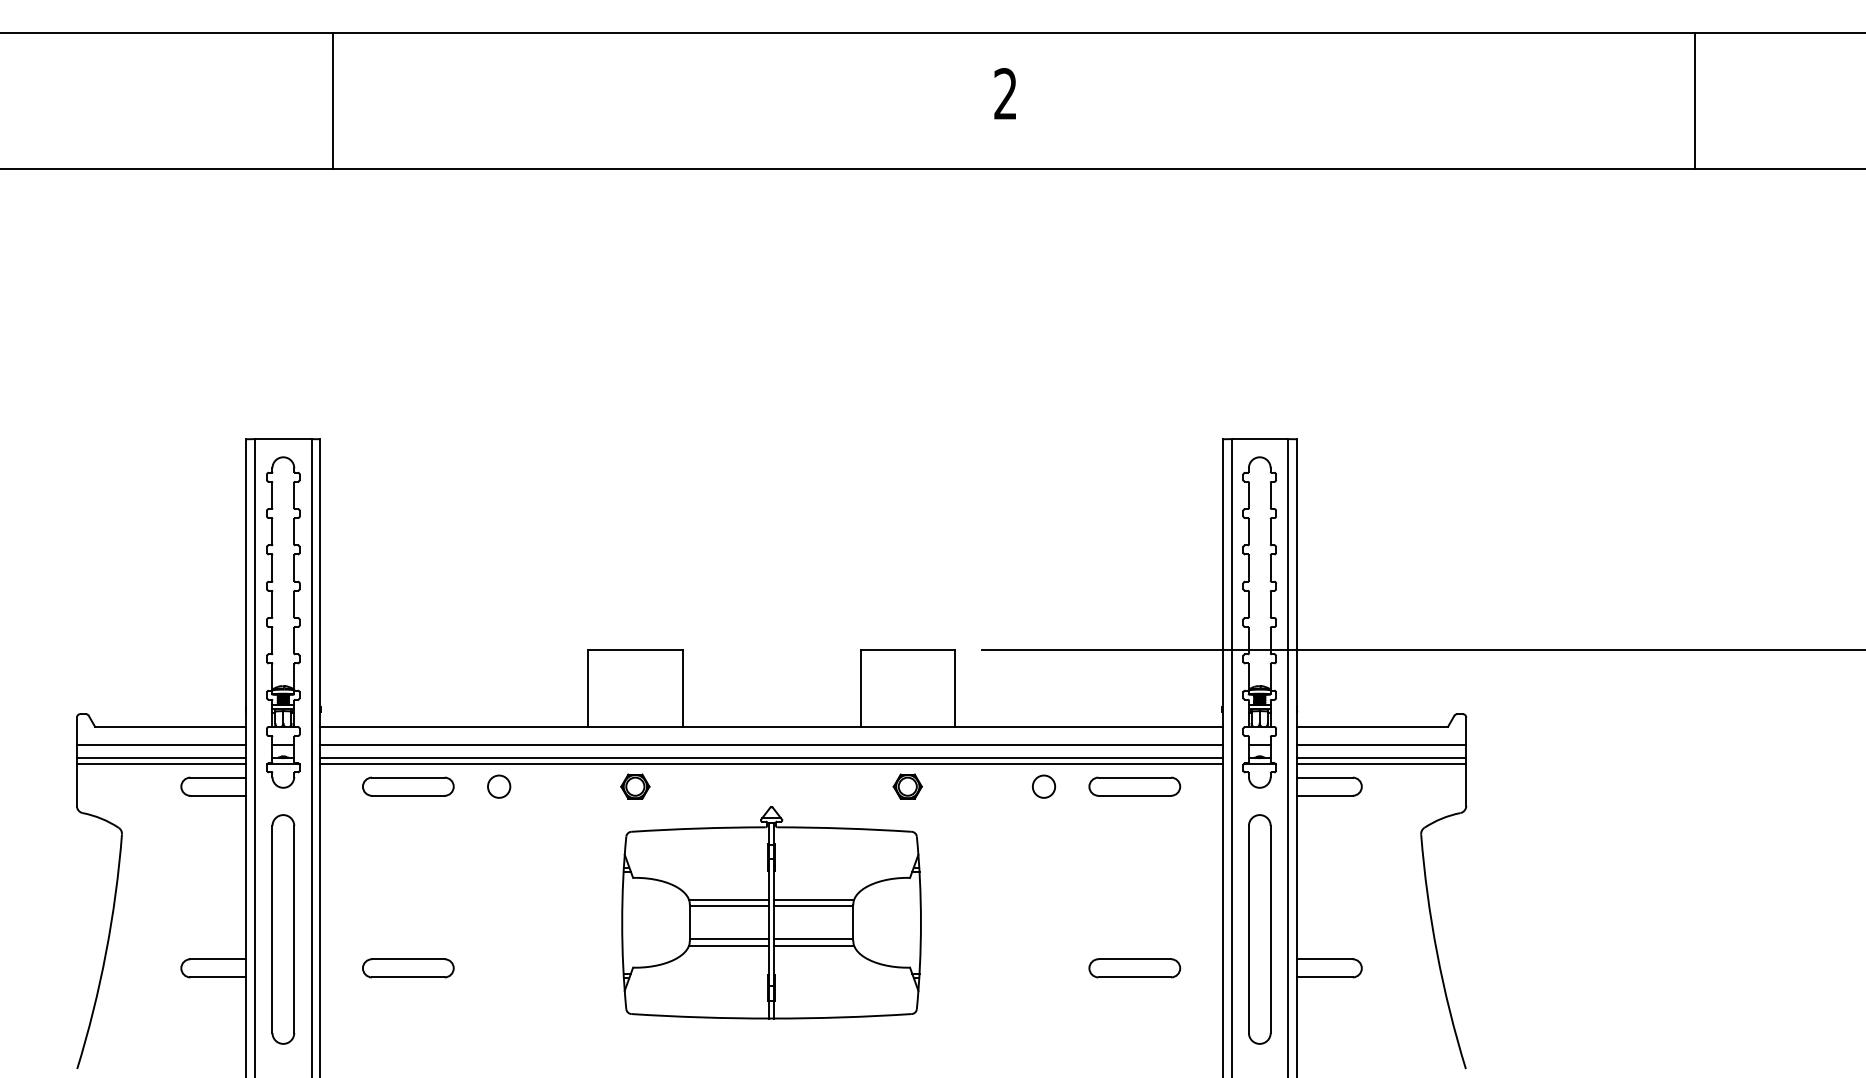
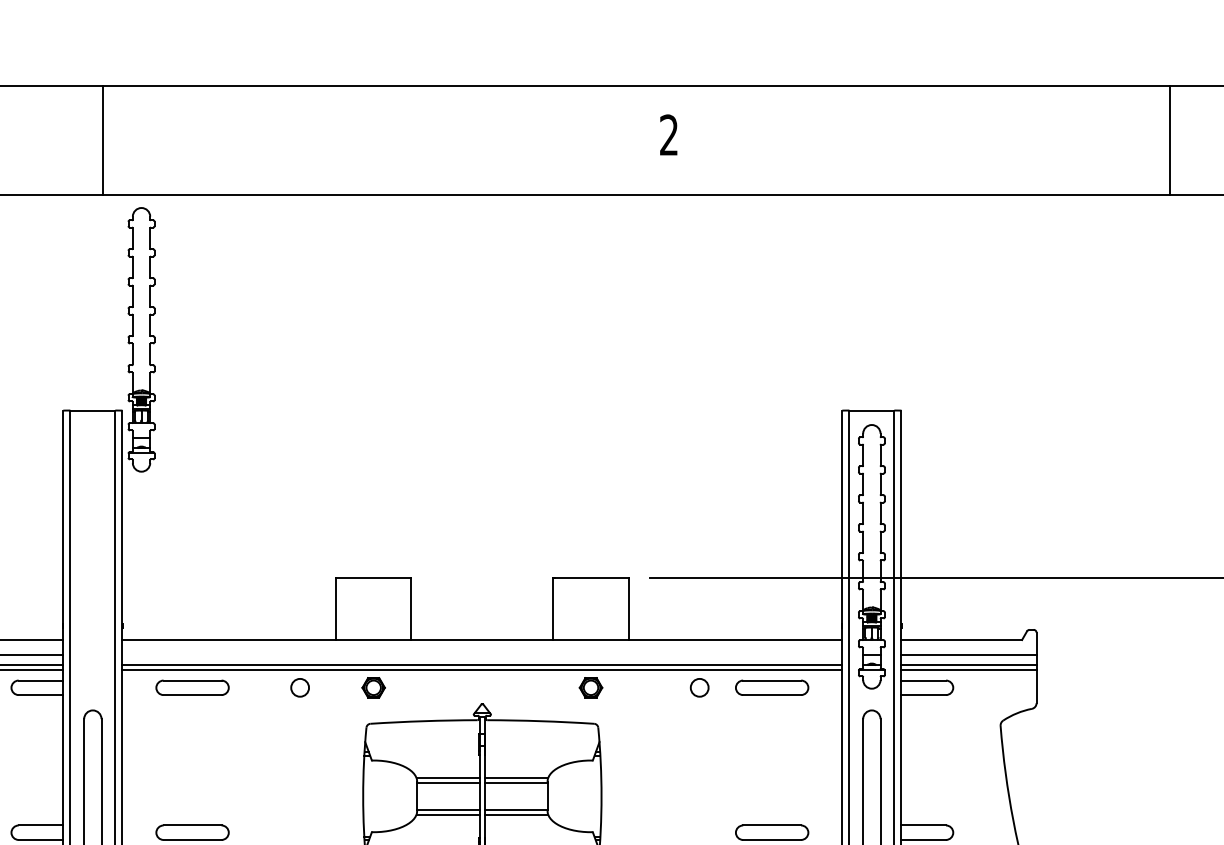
line: (332, 100) -> (103, 140), moved
line: (1694, 100) -> (1170, 140), moved
part: (283, 622) -> (141, 339), moved
line: (771, 745) -> (482, 654), removed
circle: (499, 786) -> (300, 687), moved

